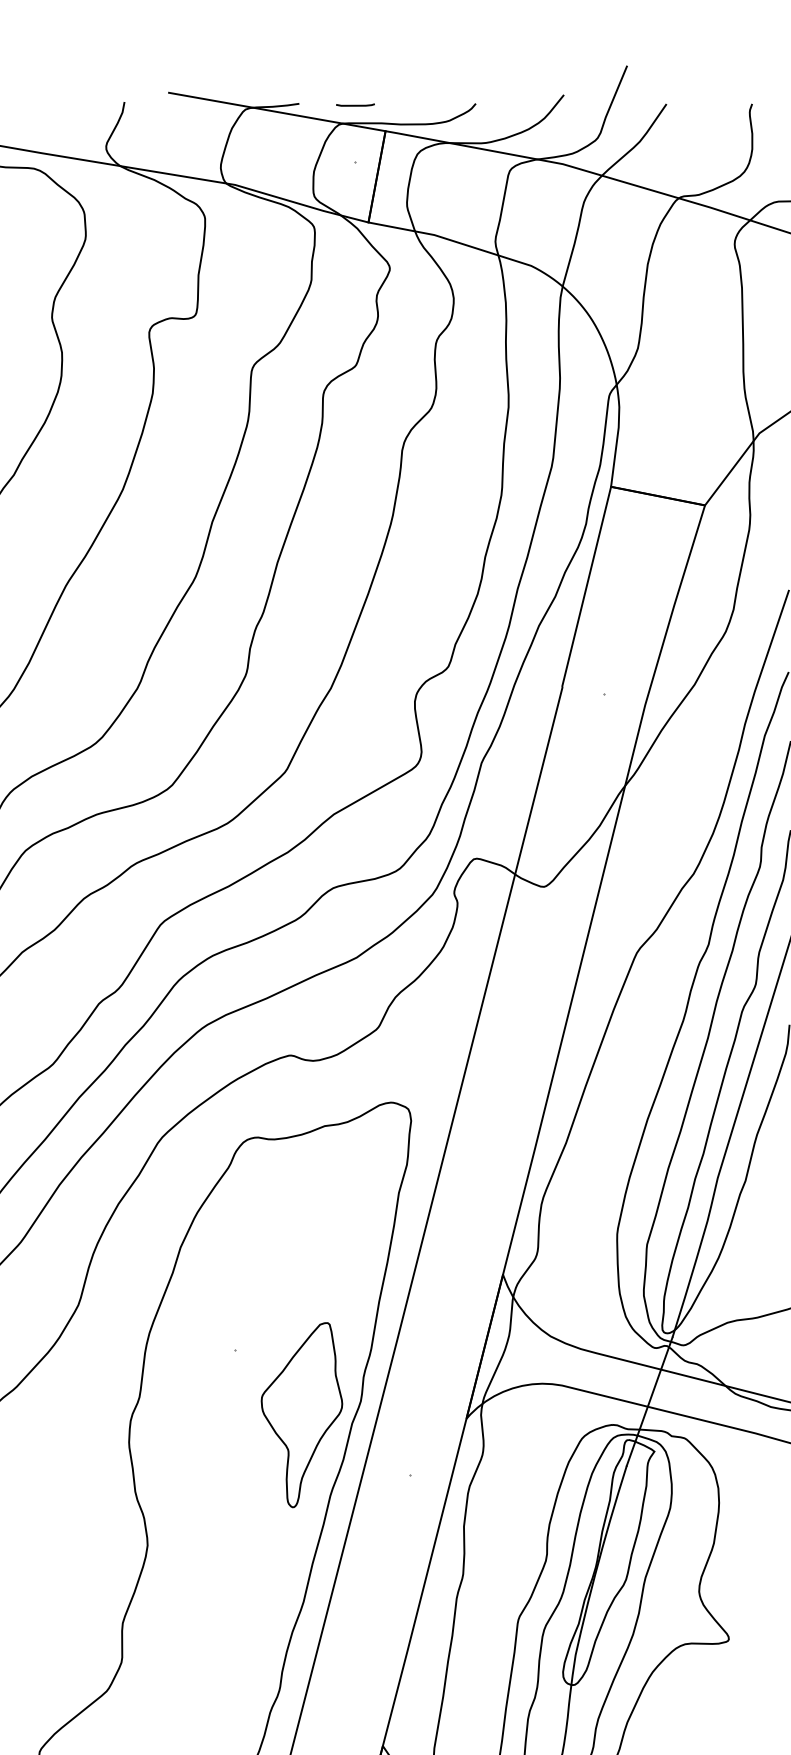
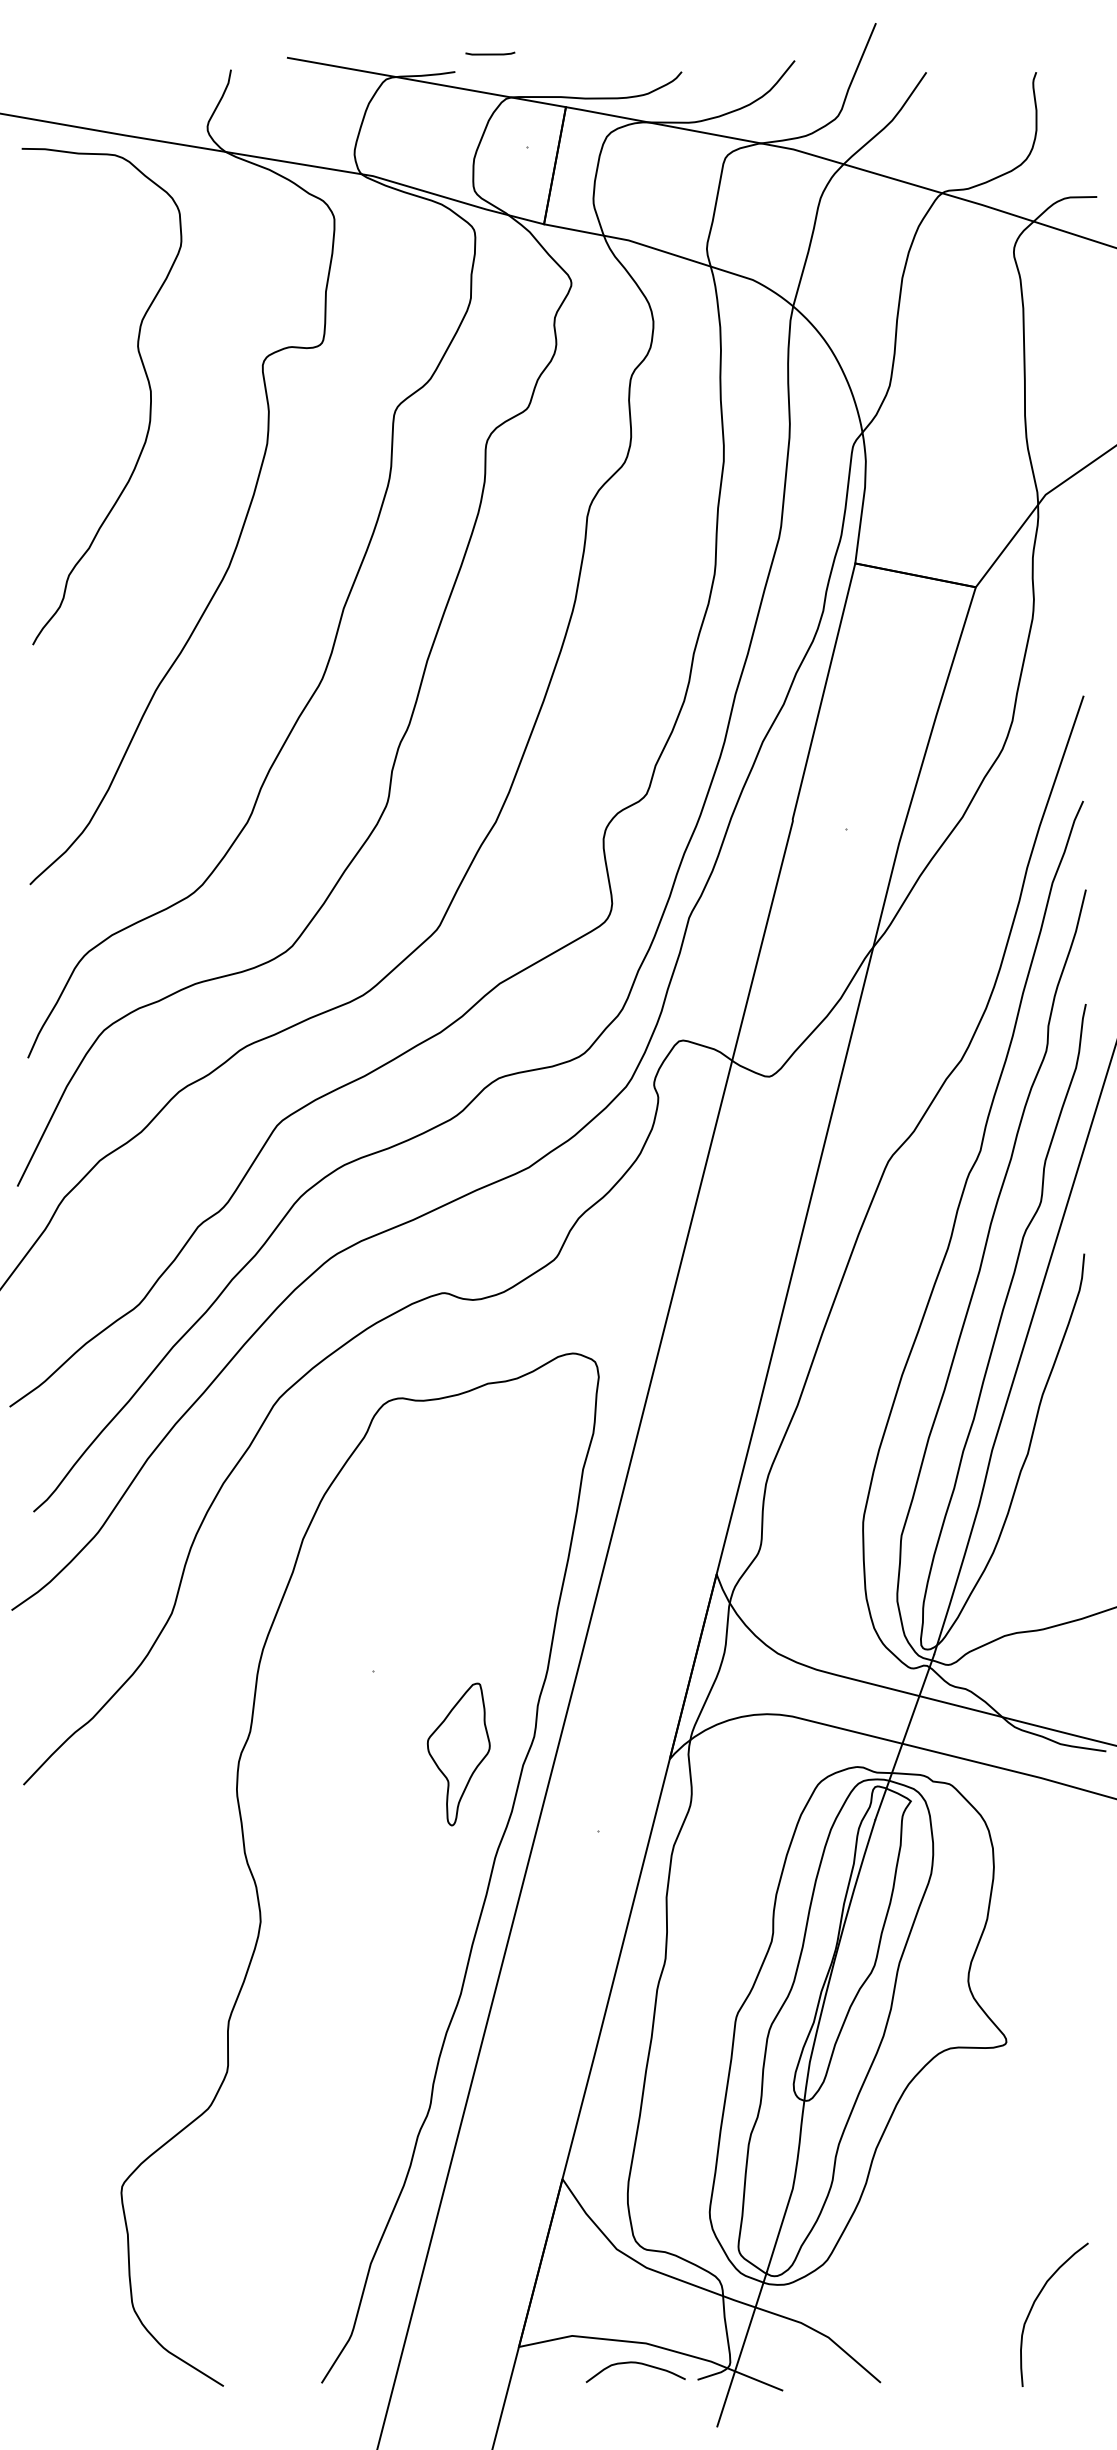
line: (355, 104) -> (490, 53), moved
part: (301, 1415) -> (458, 1754), size x0.6

